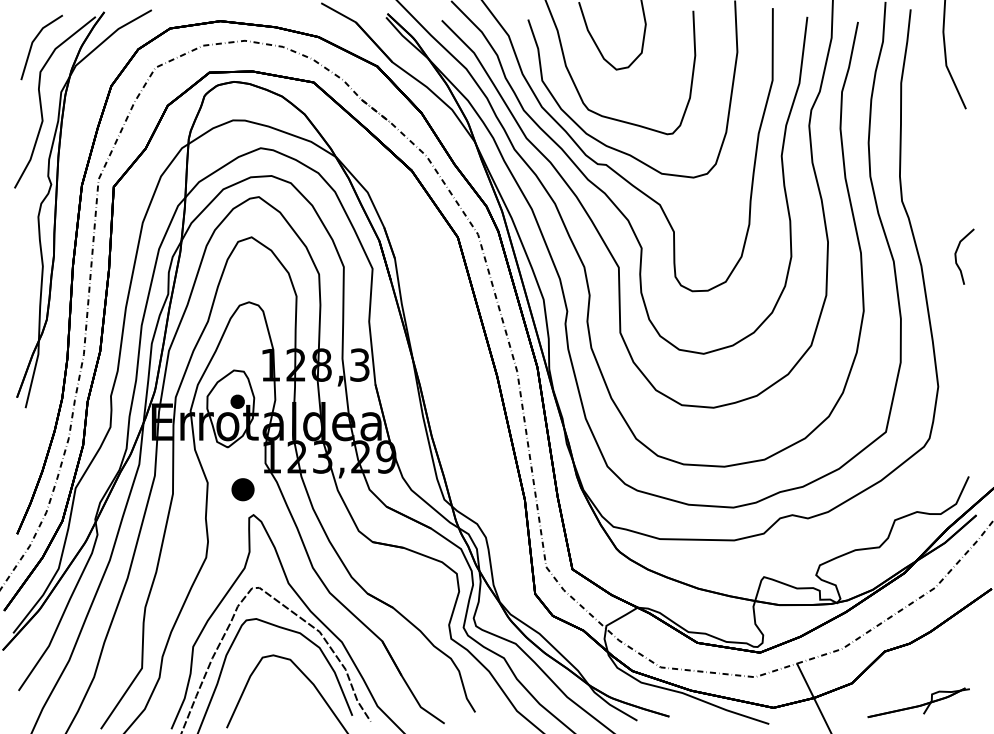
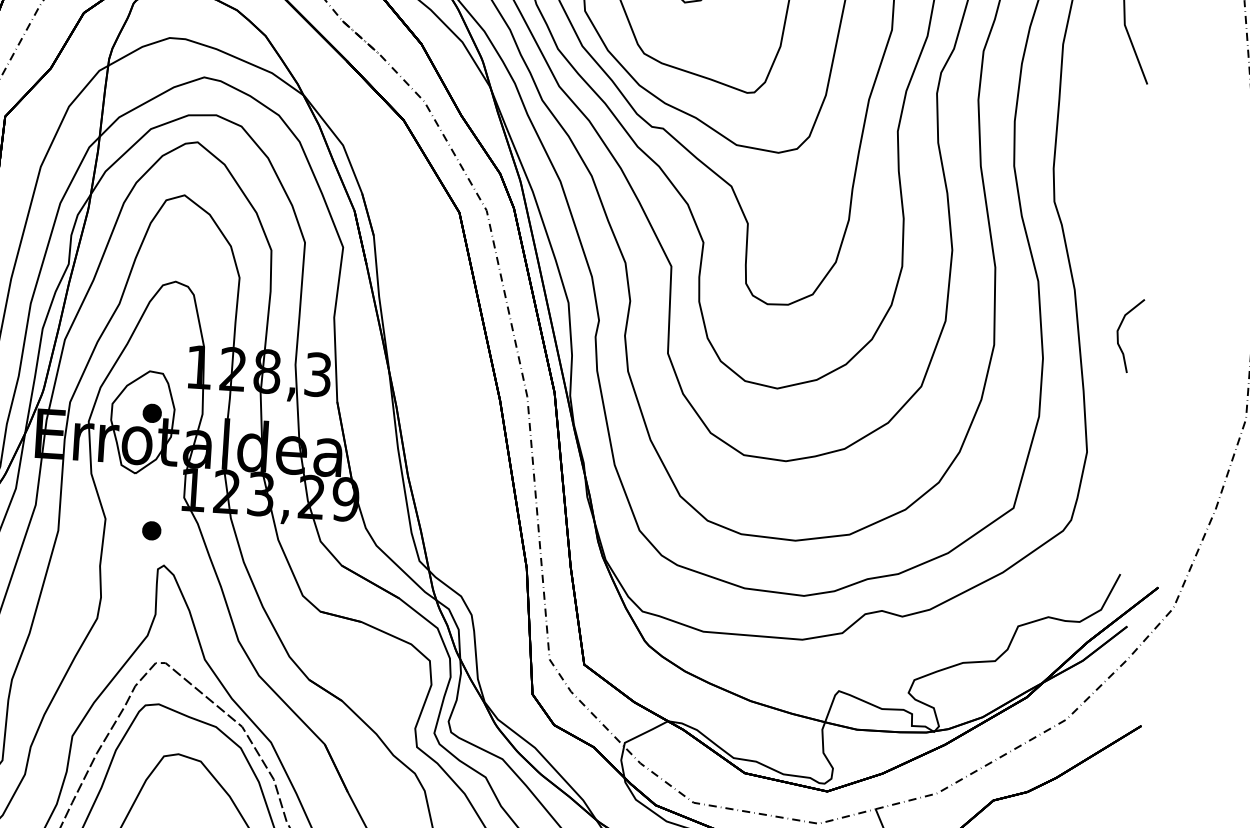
curve: (956, 256) -> (1118, 334), moved
part: (242, 489) -> (151, 530), size x0.62

